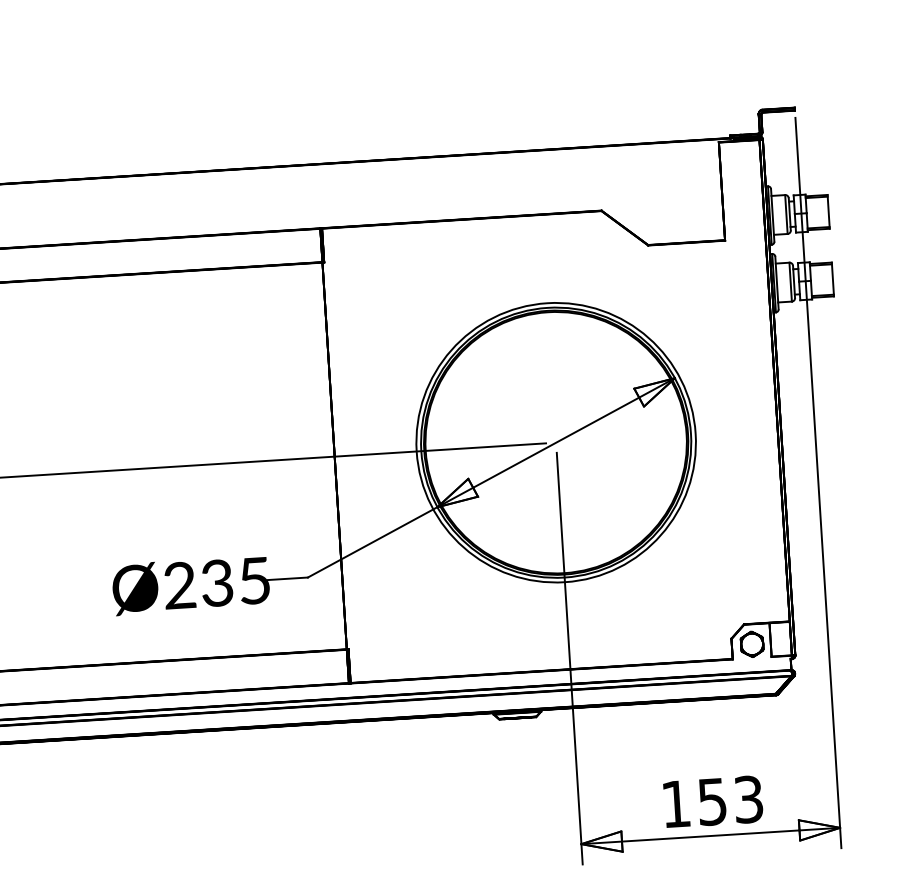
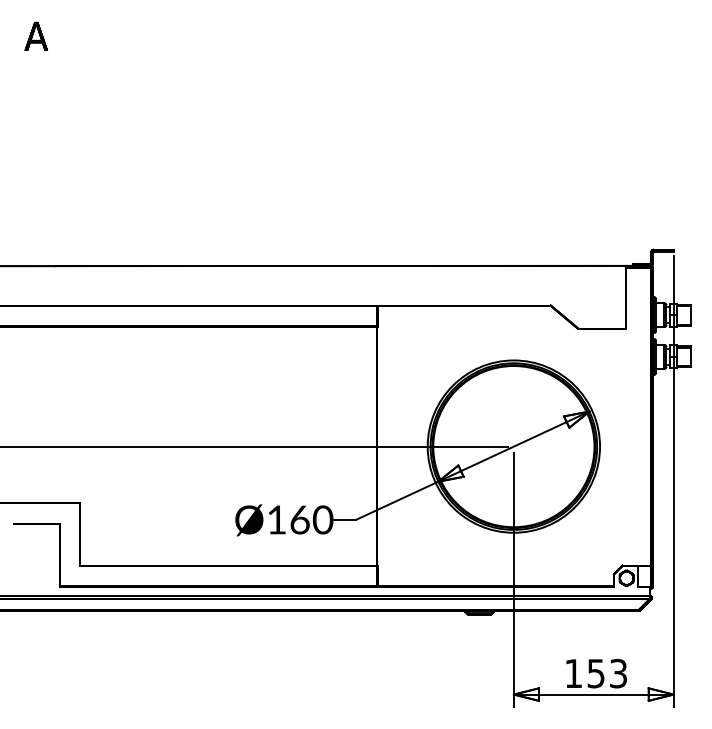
text: (218, 582) -> (300, 519), Ø235 -> Ø160

